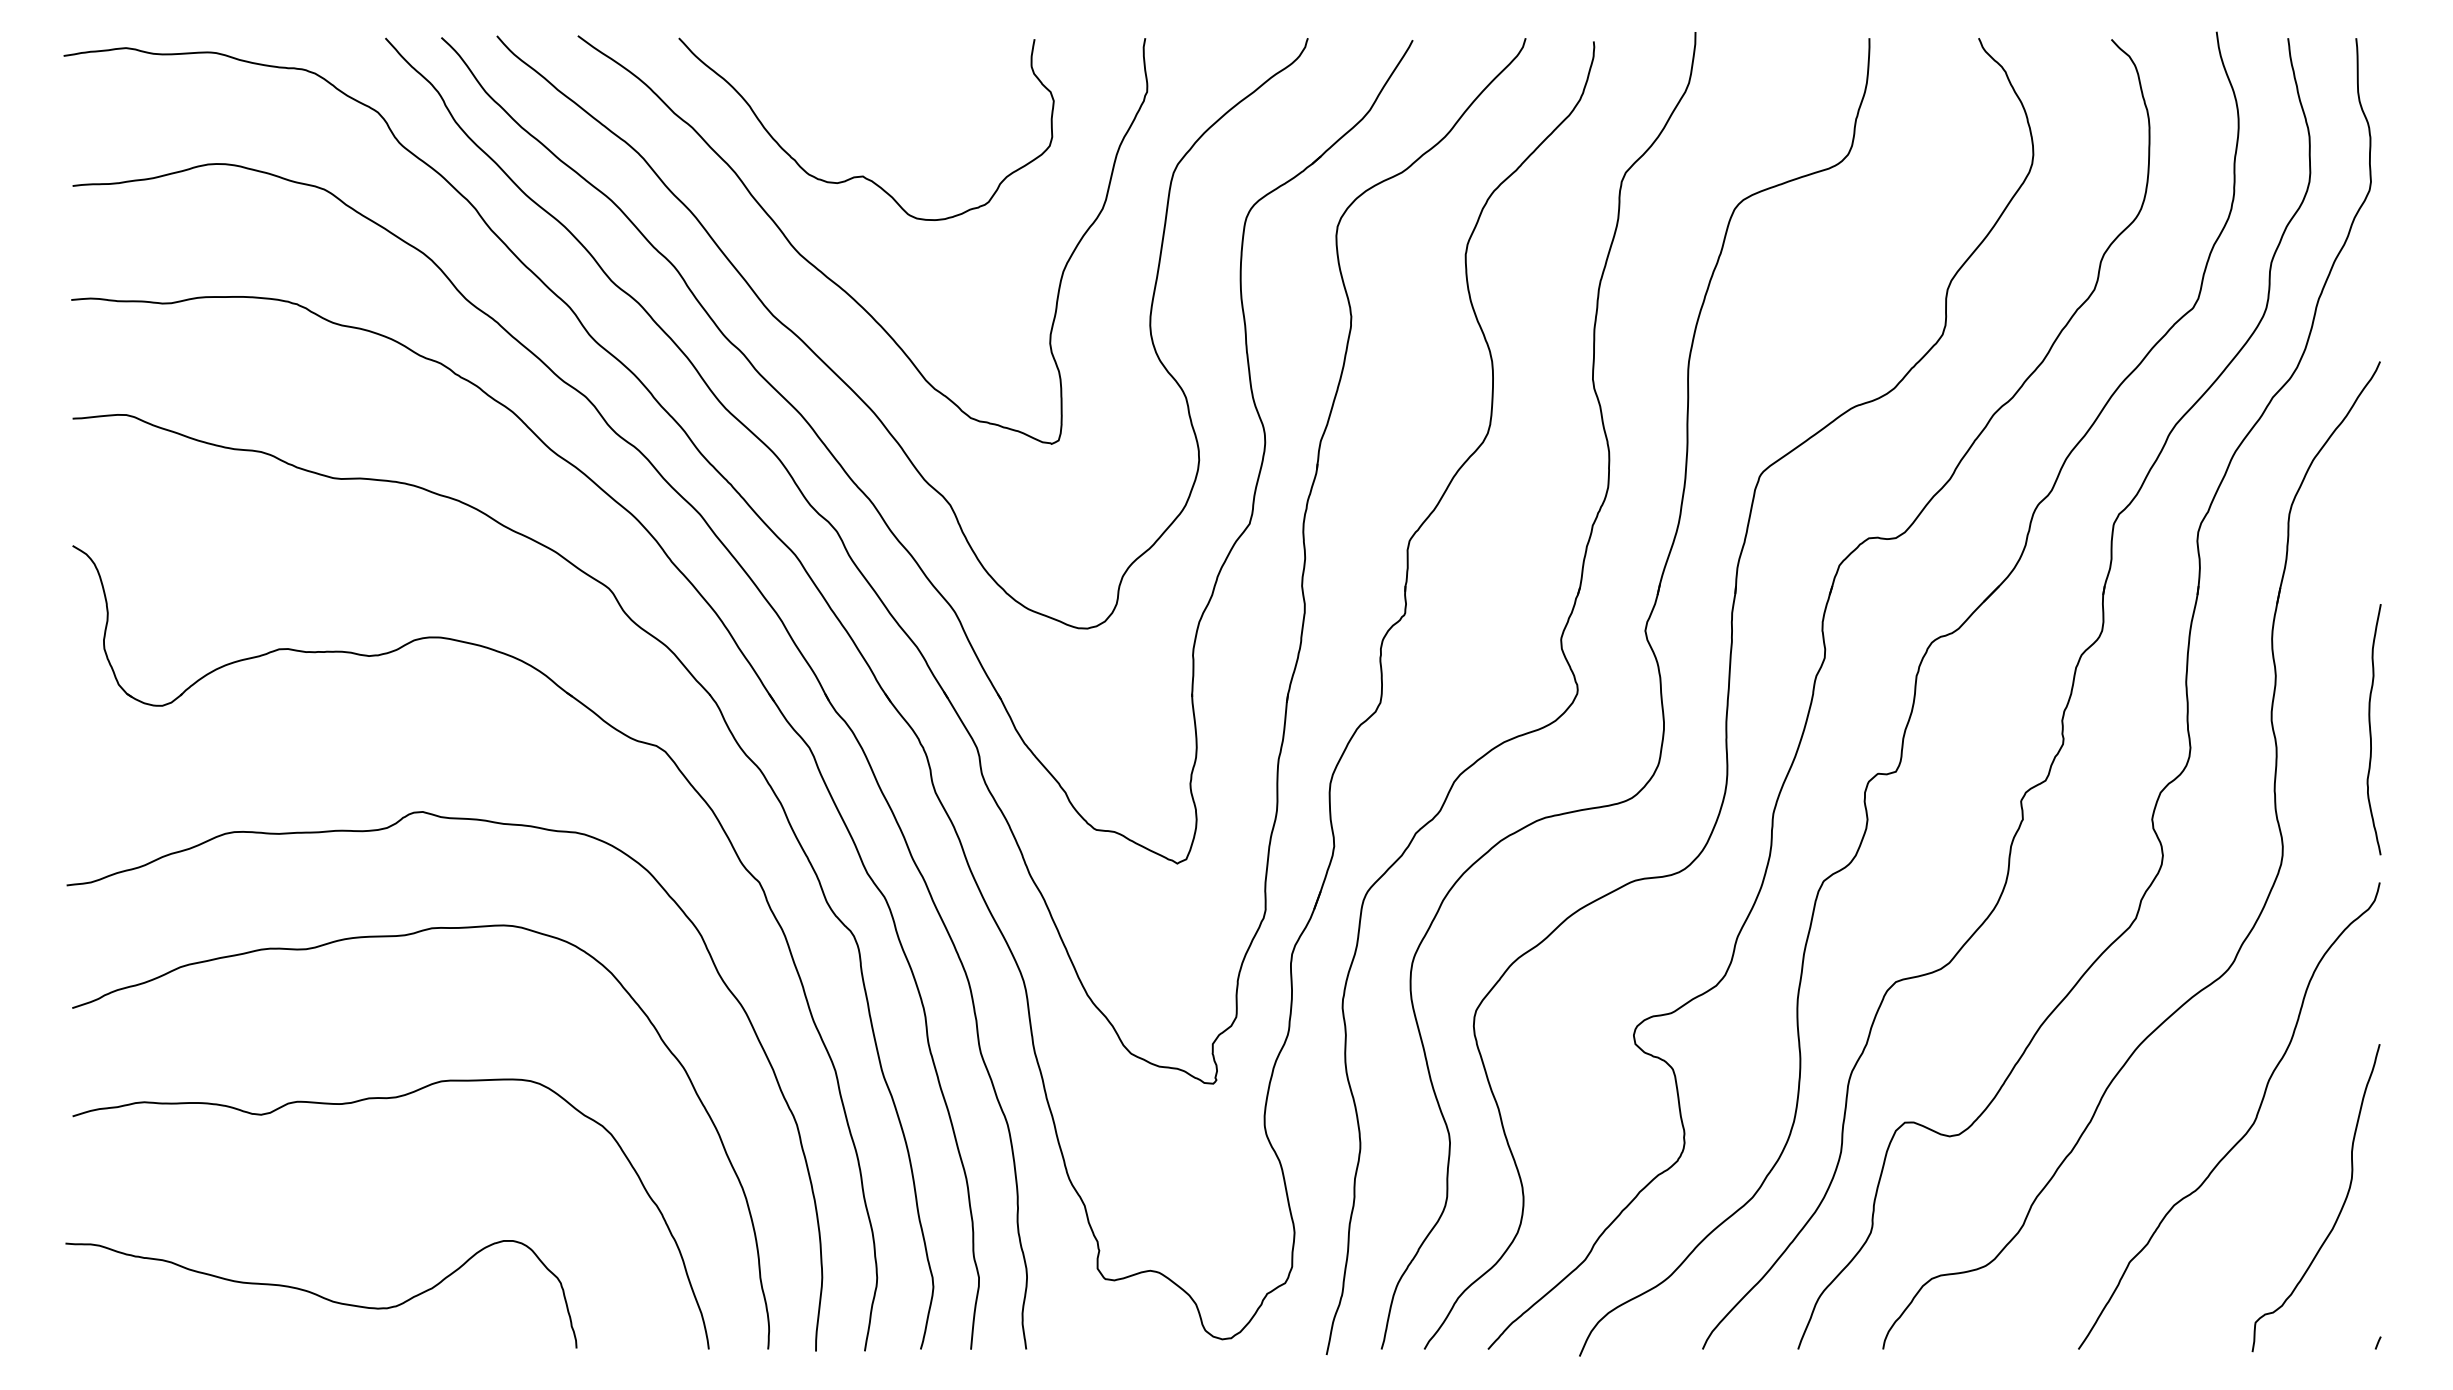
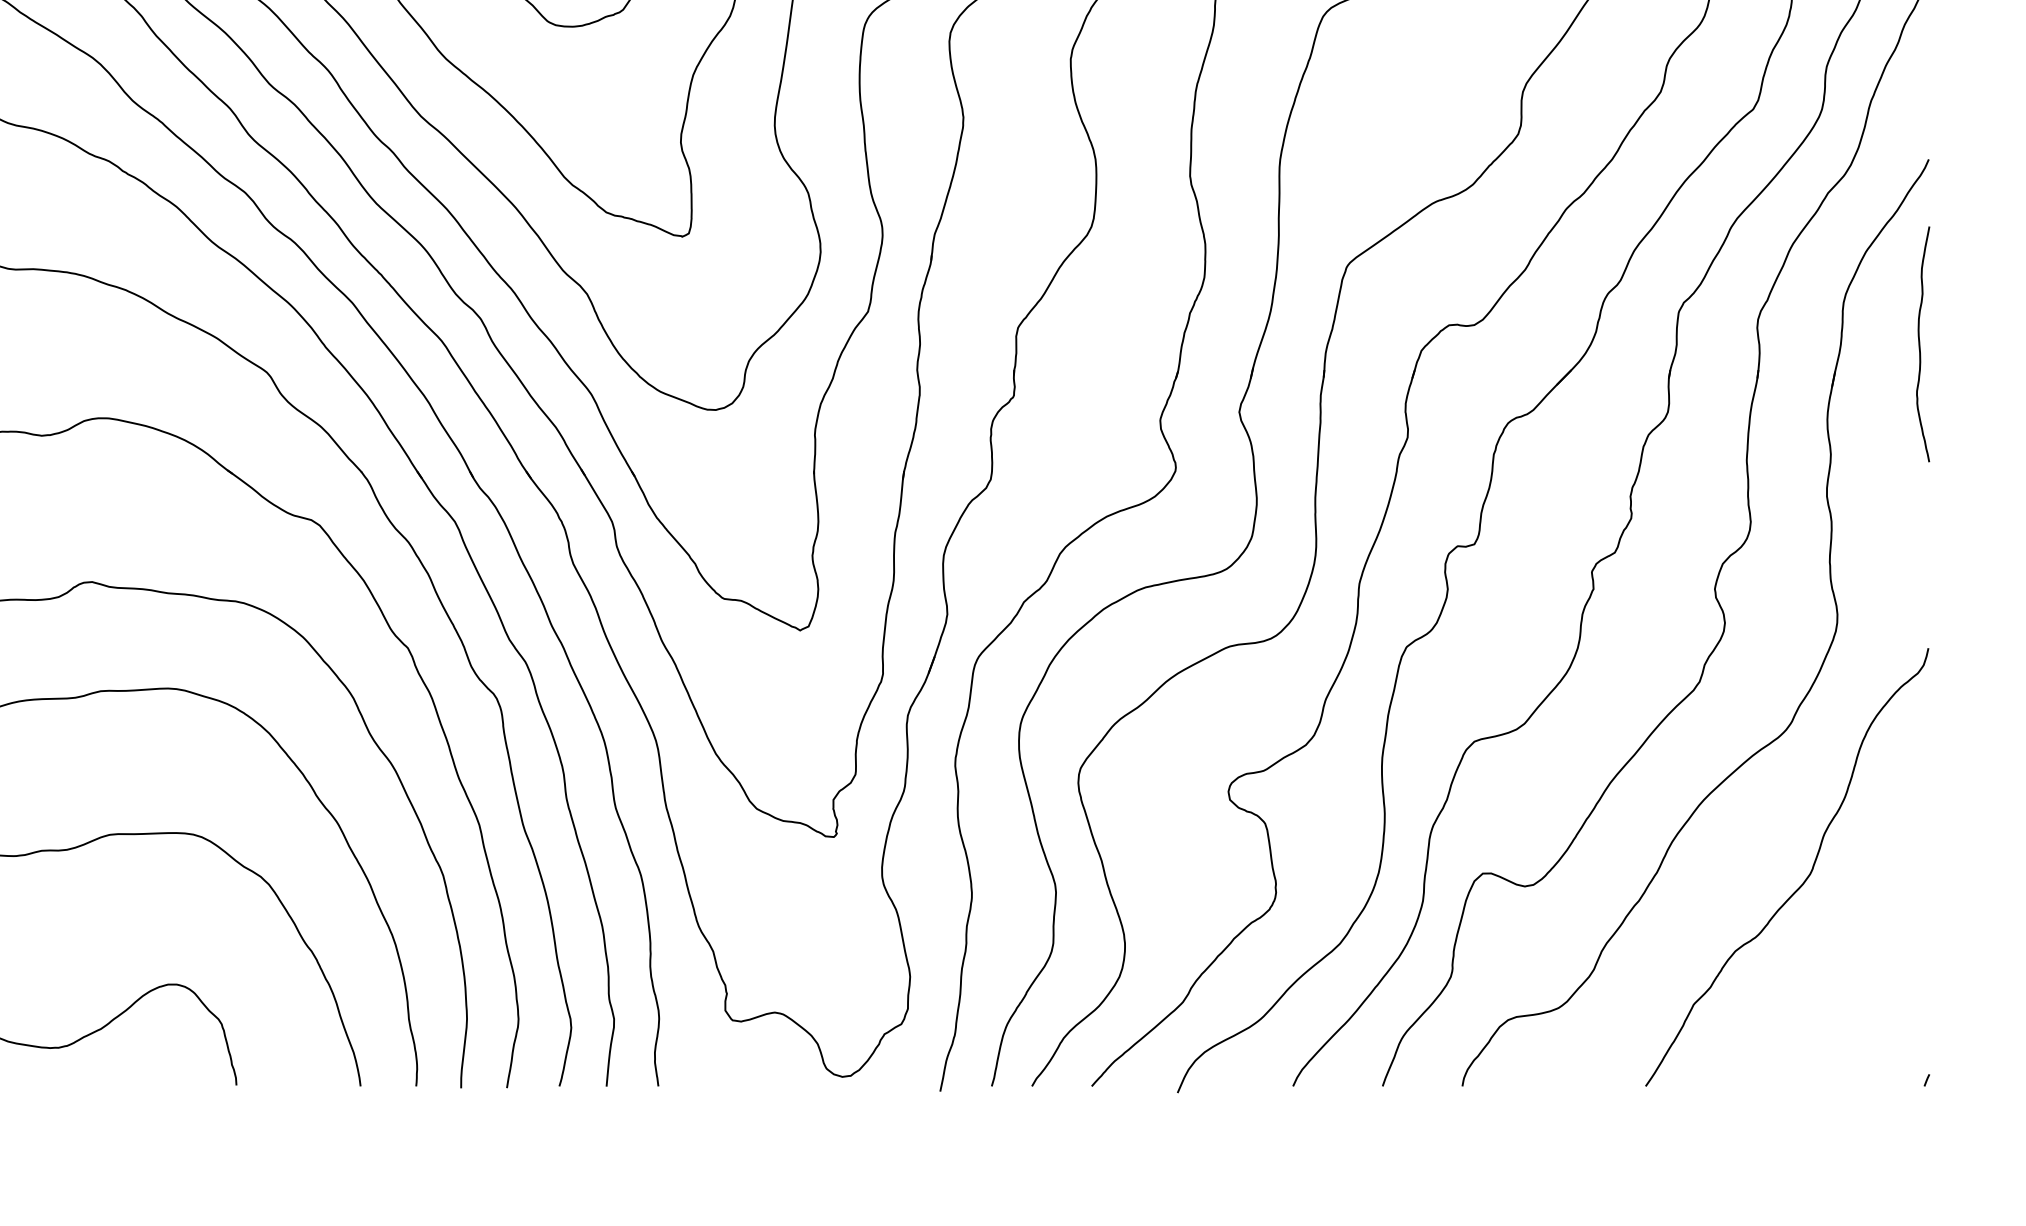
curve: (2371, 730) -> (1920, 345), moved
curve: (2339, 1211) -> (1890, 956), removed

